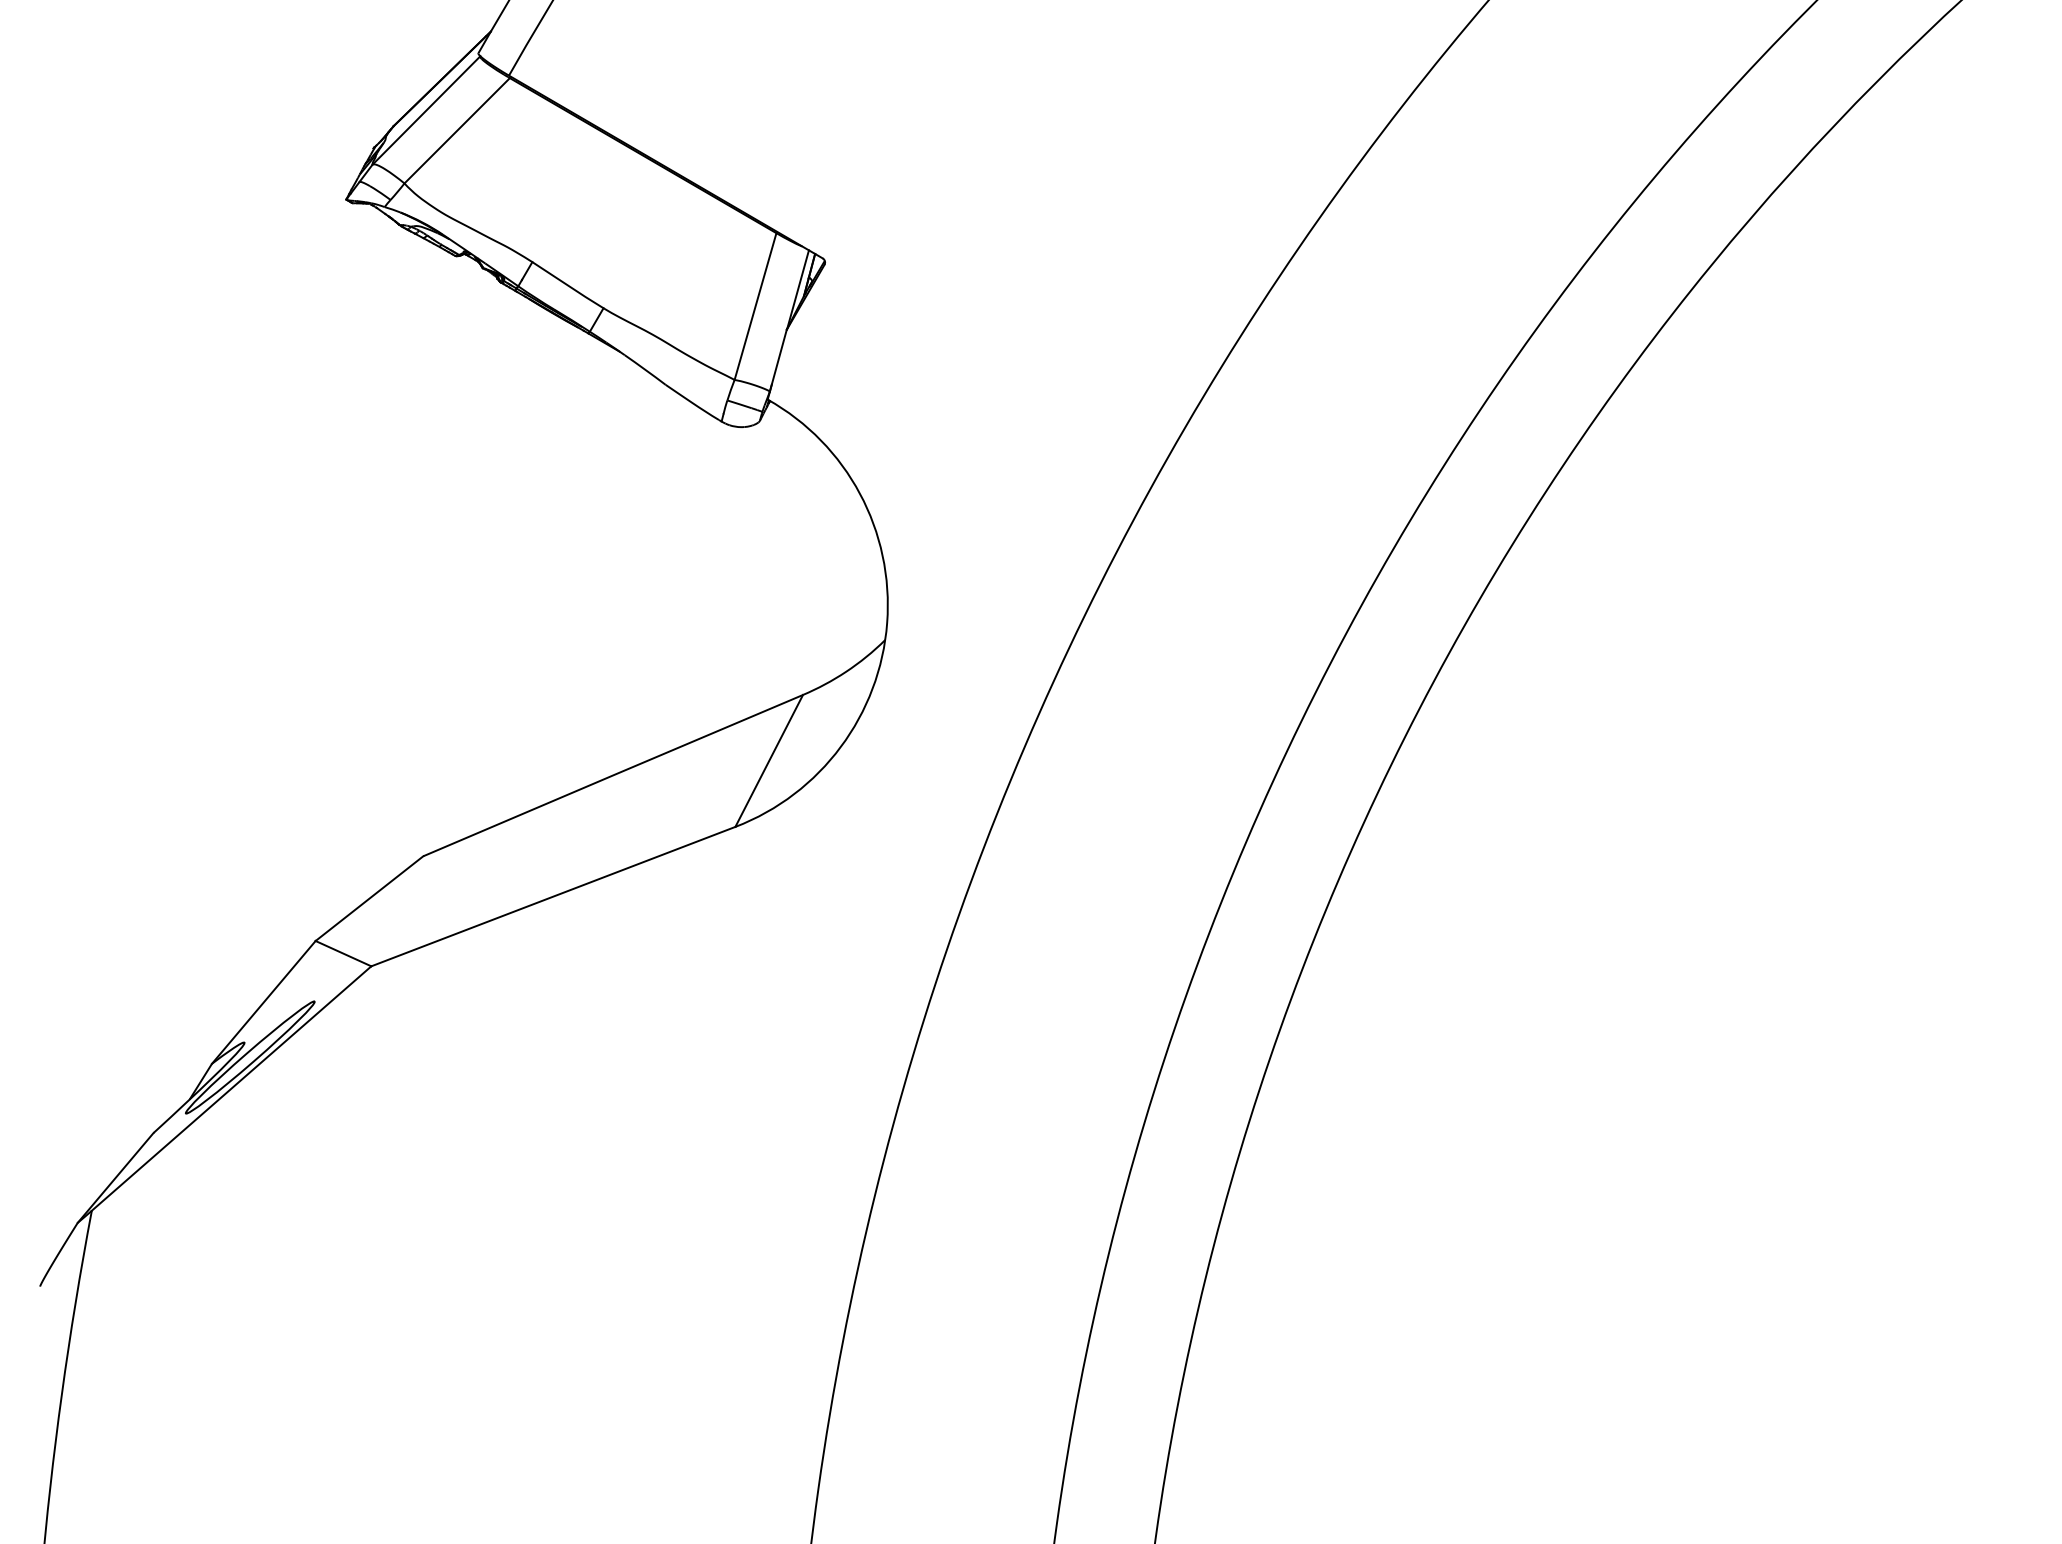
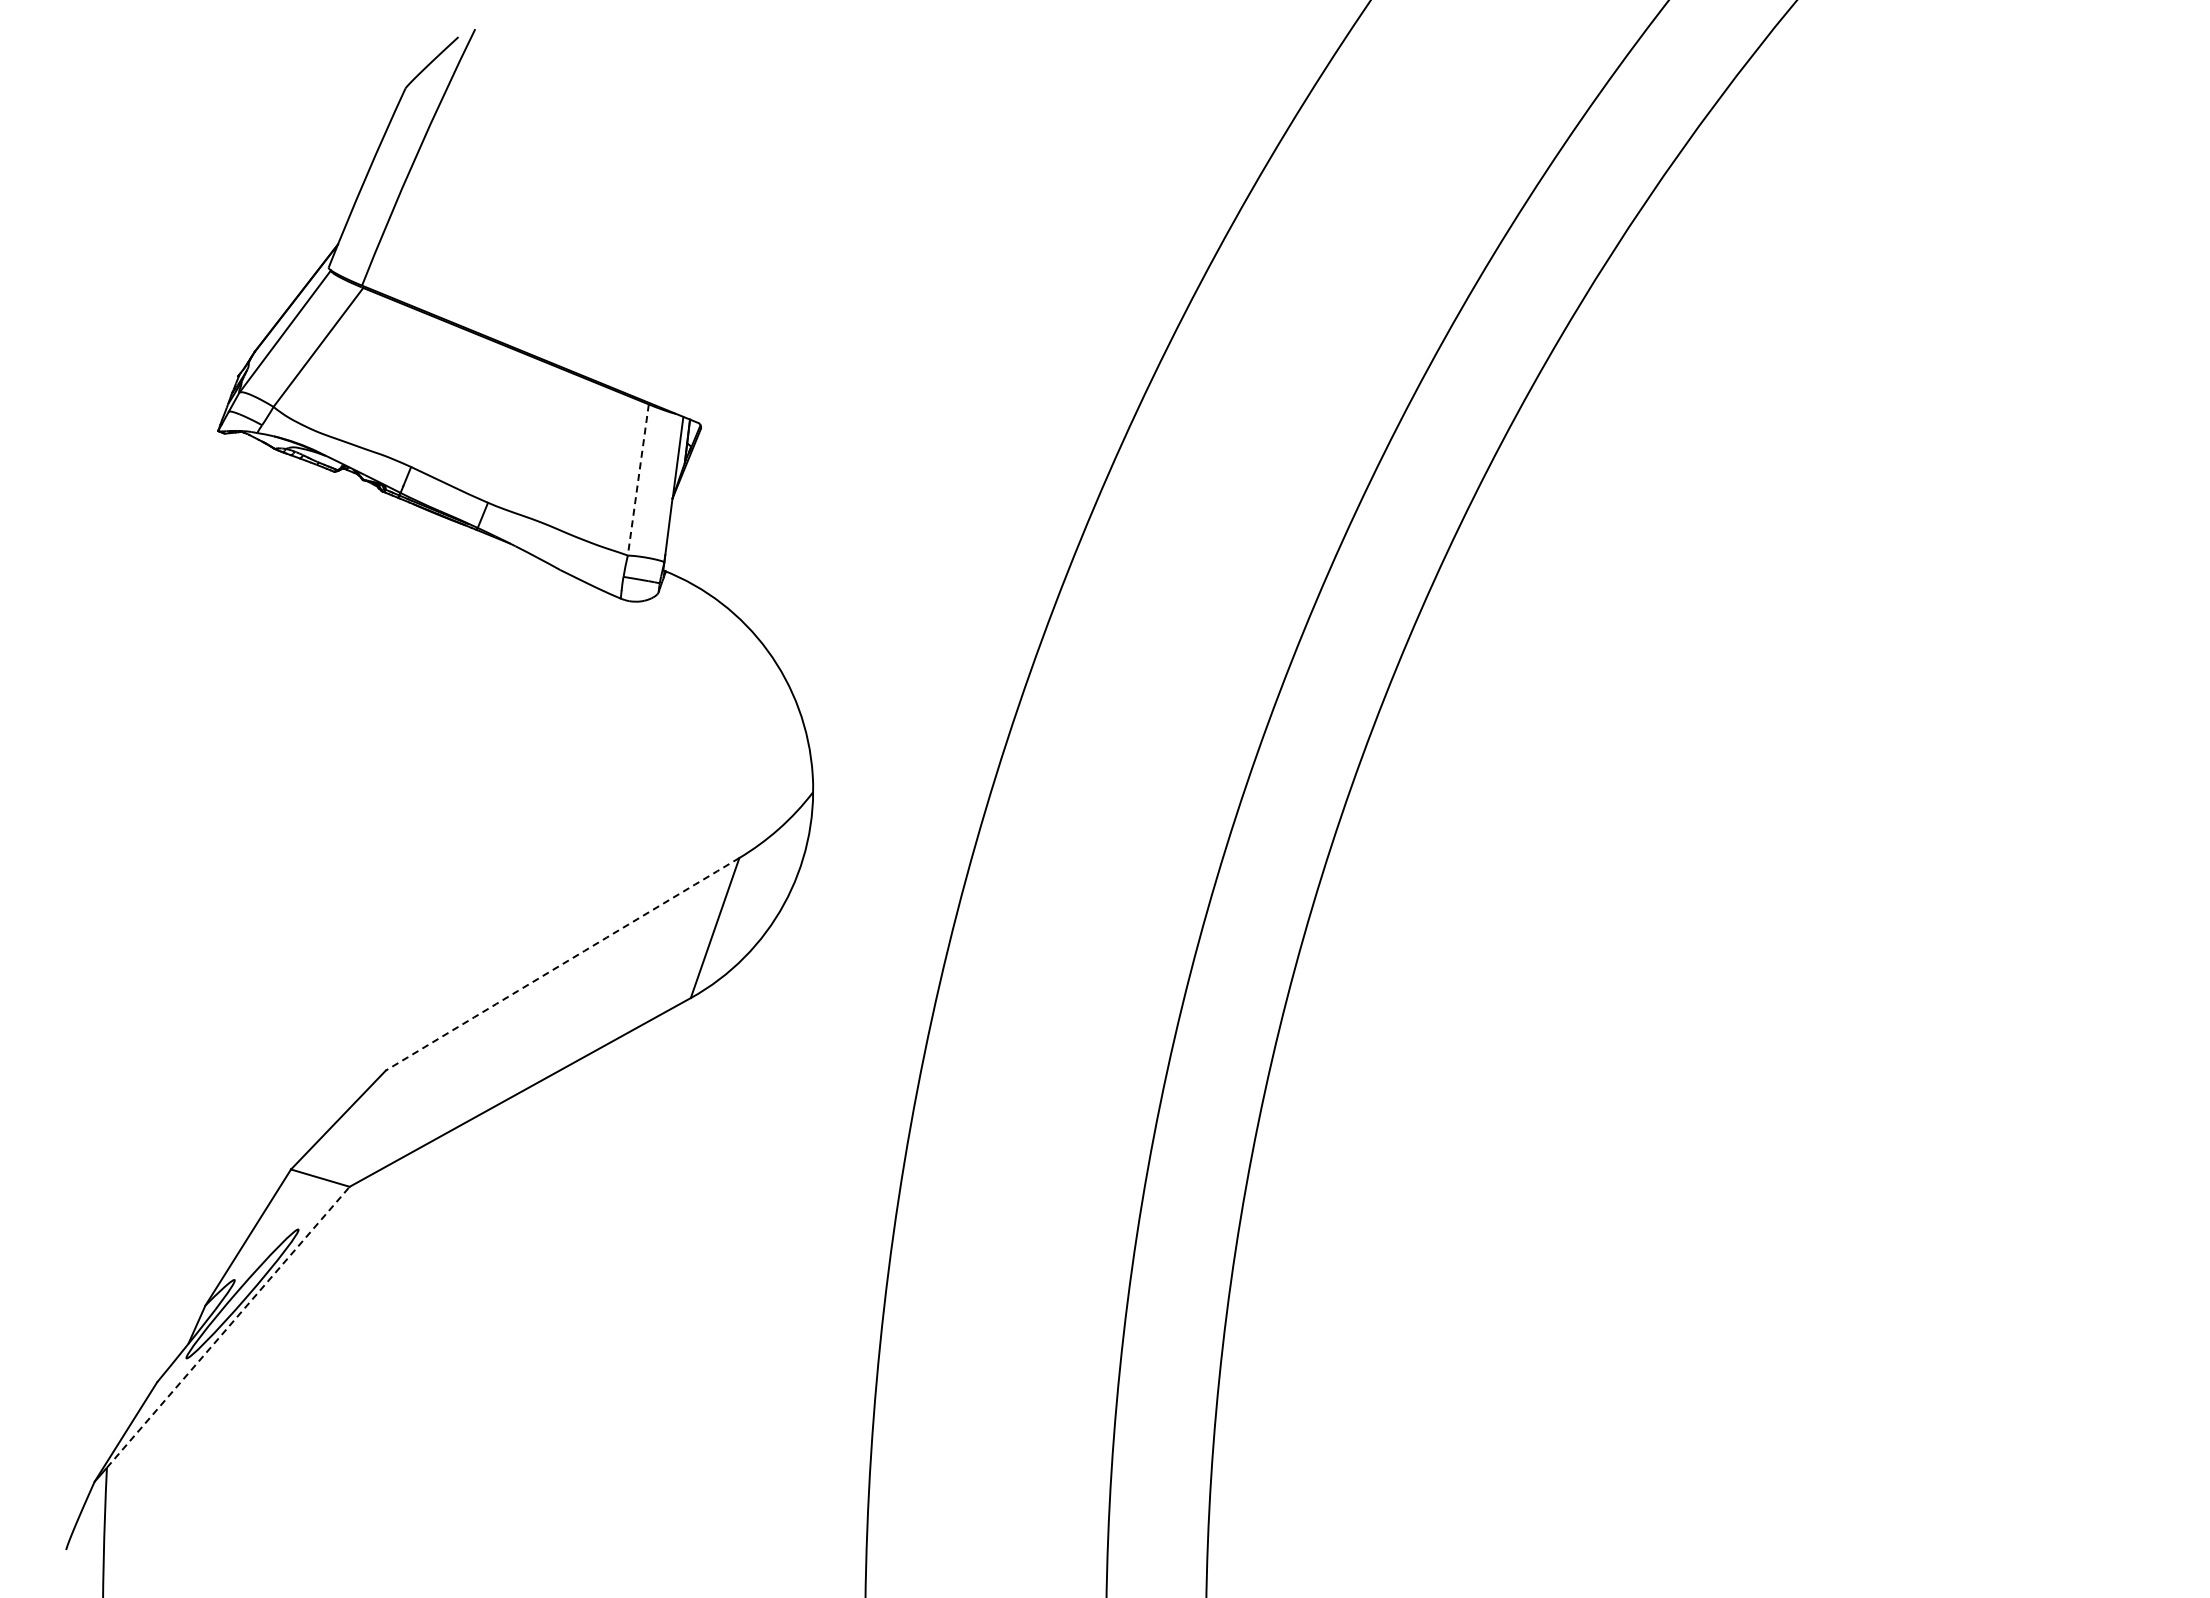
line: (755, 307) -> (638, 480), solid -> dashed
arc: (613, 775) -> (562, 964), solid -> dashed
line: (231, 1088) -> (228, 1327), solid -> dashed

